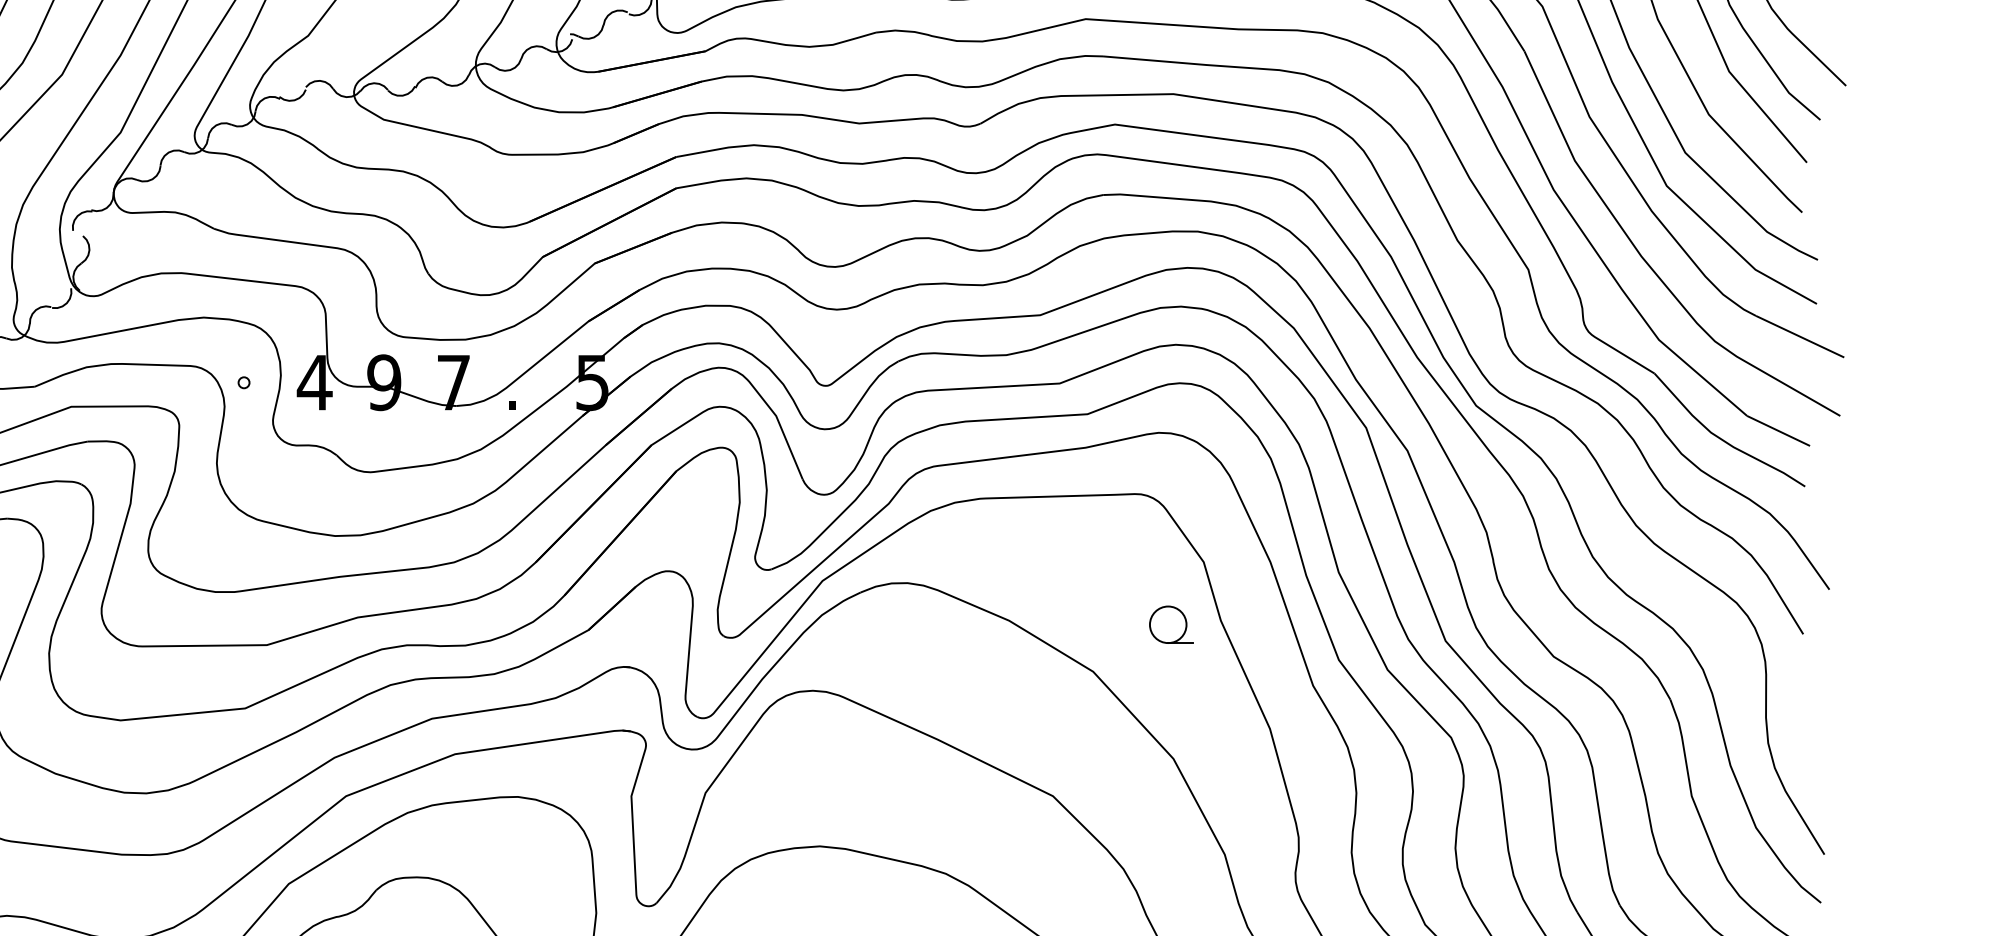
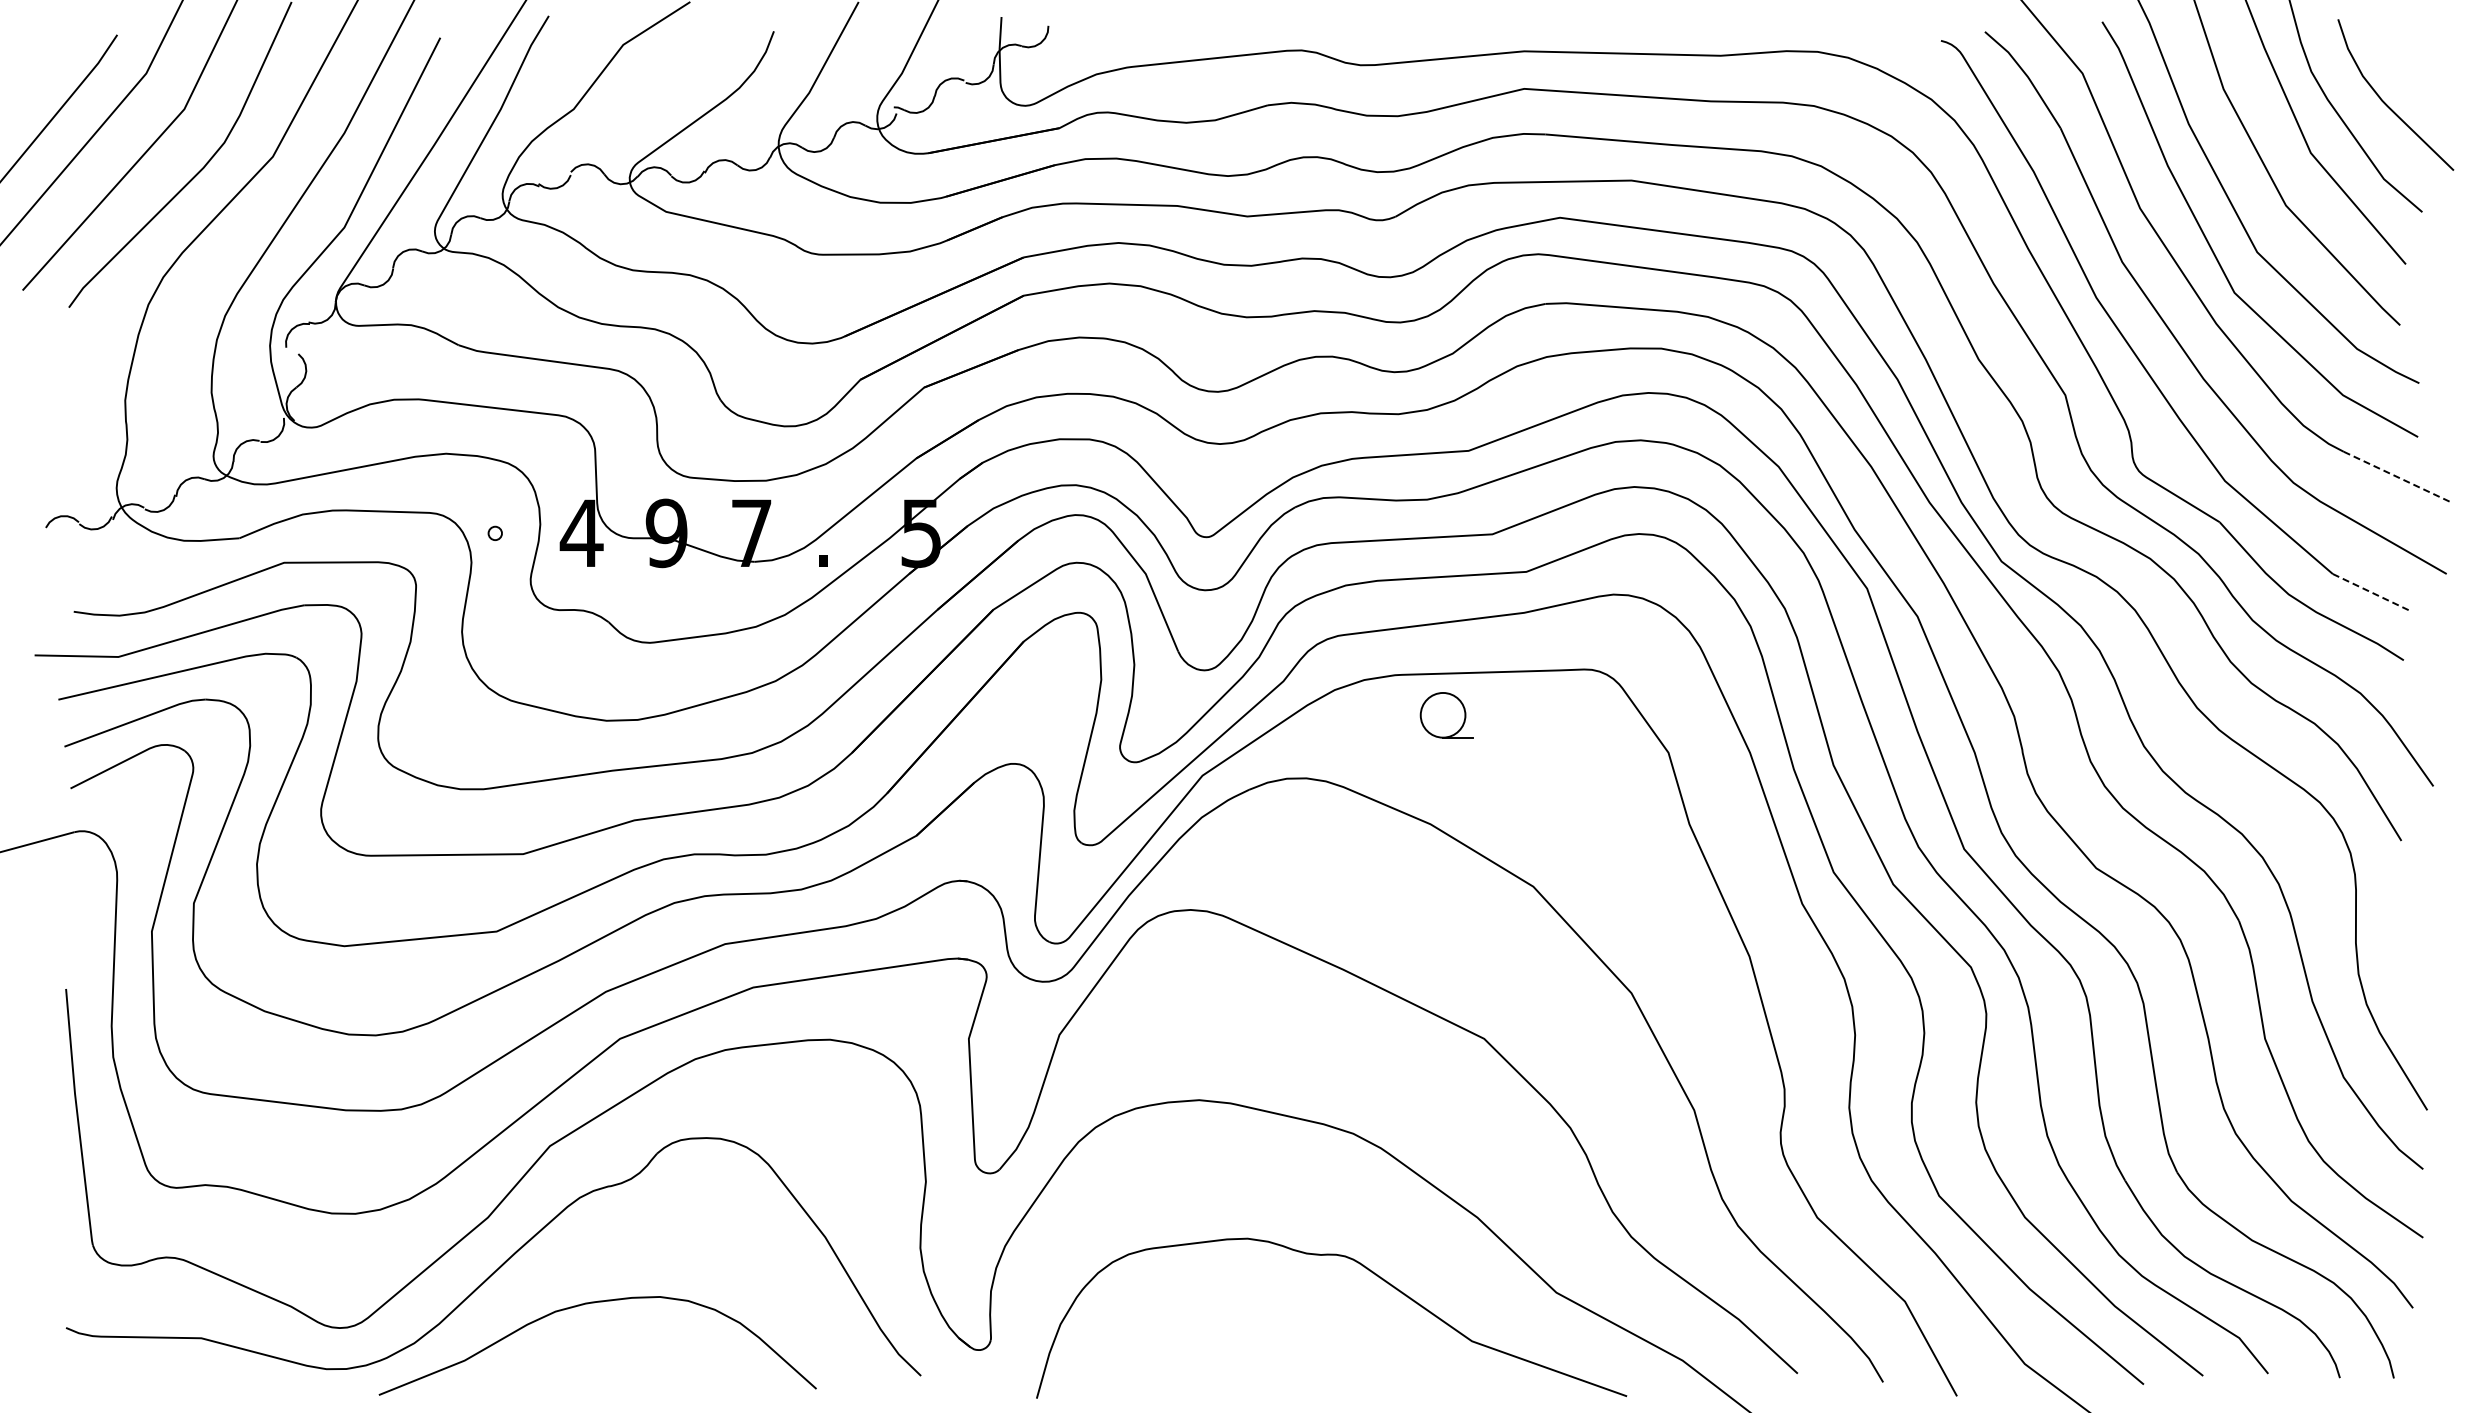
line: (1800, 337) -> (2397, 477), solid -> dashed
line: (1778, 431) -> (2371, 592), solid -> dashed
part: (1171, 624) -> (1446, 715), moved

